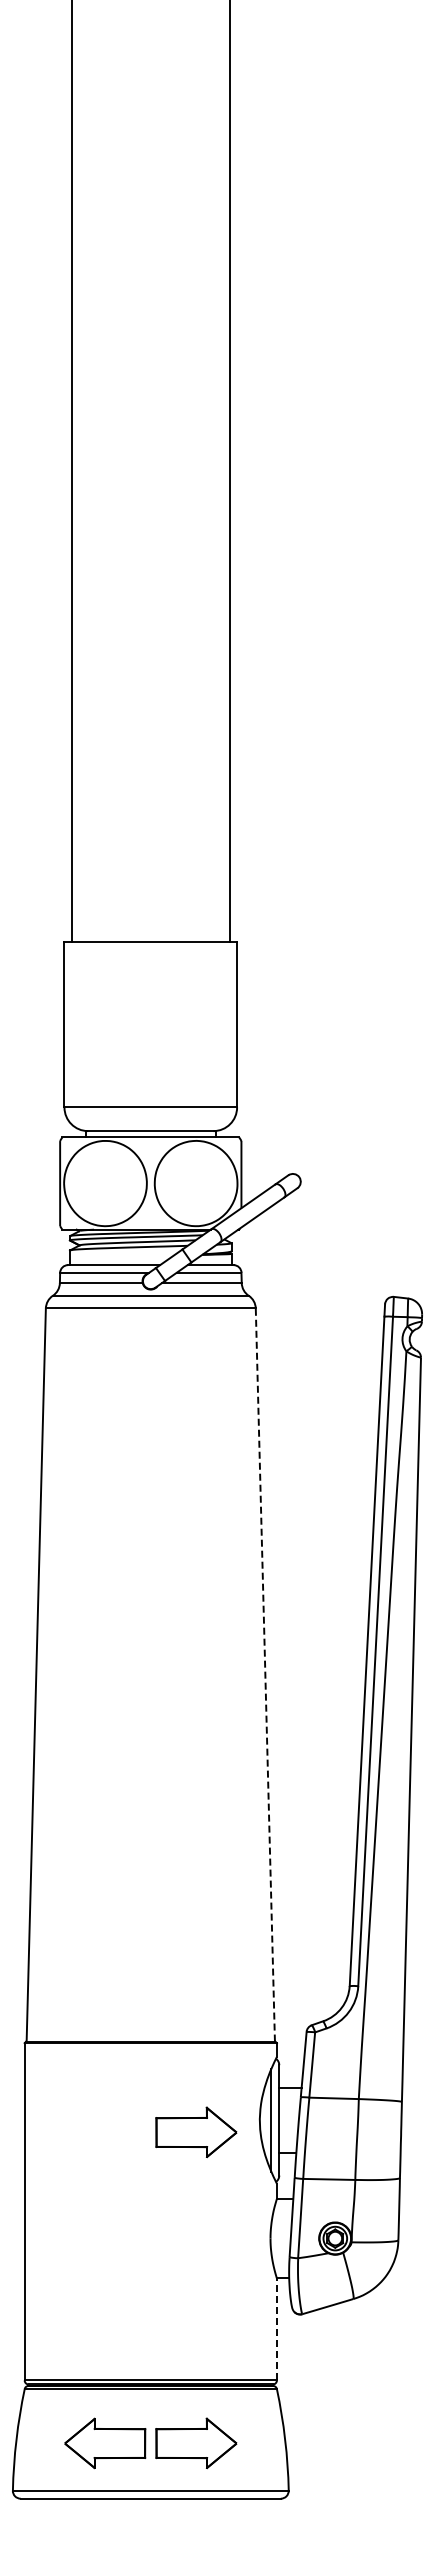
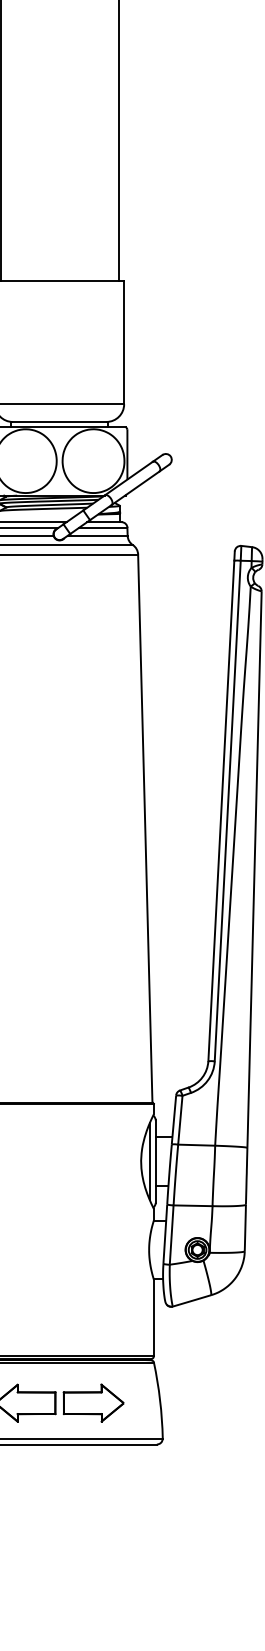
line: (265, 1675) -> (145, 828), dashed -> solid
part: (196, 2132) -> (93, 1170), removed
line: (276, 2328) -> (153, 1317), dashed -> solid

